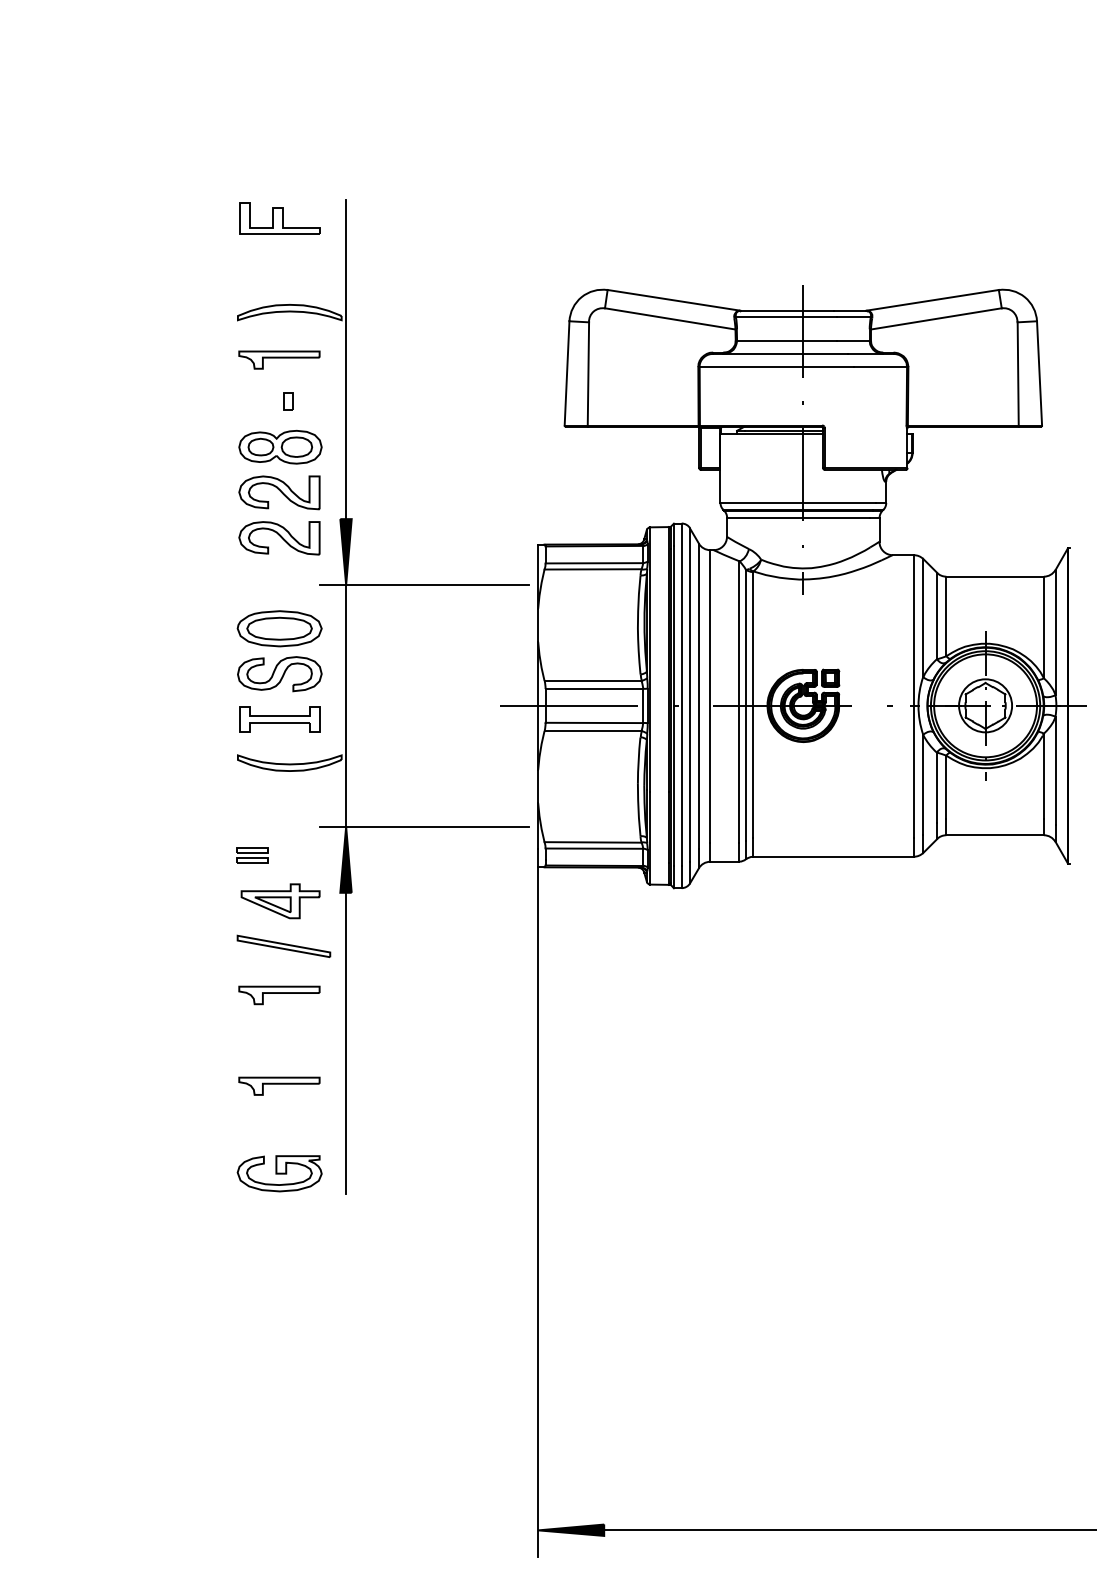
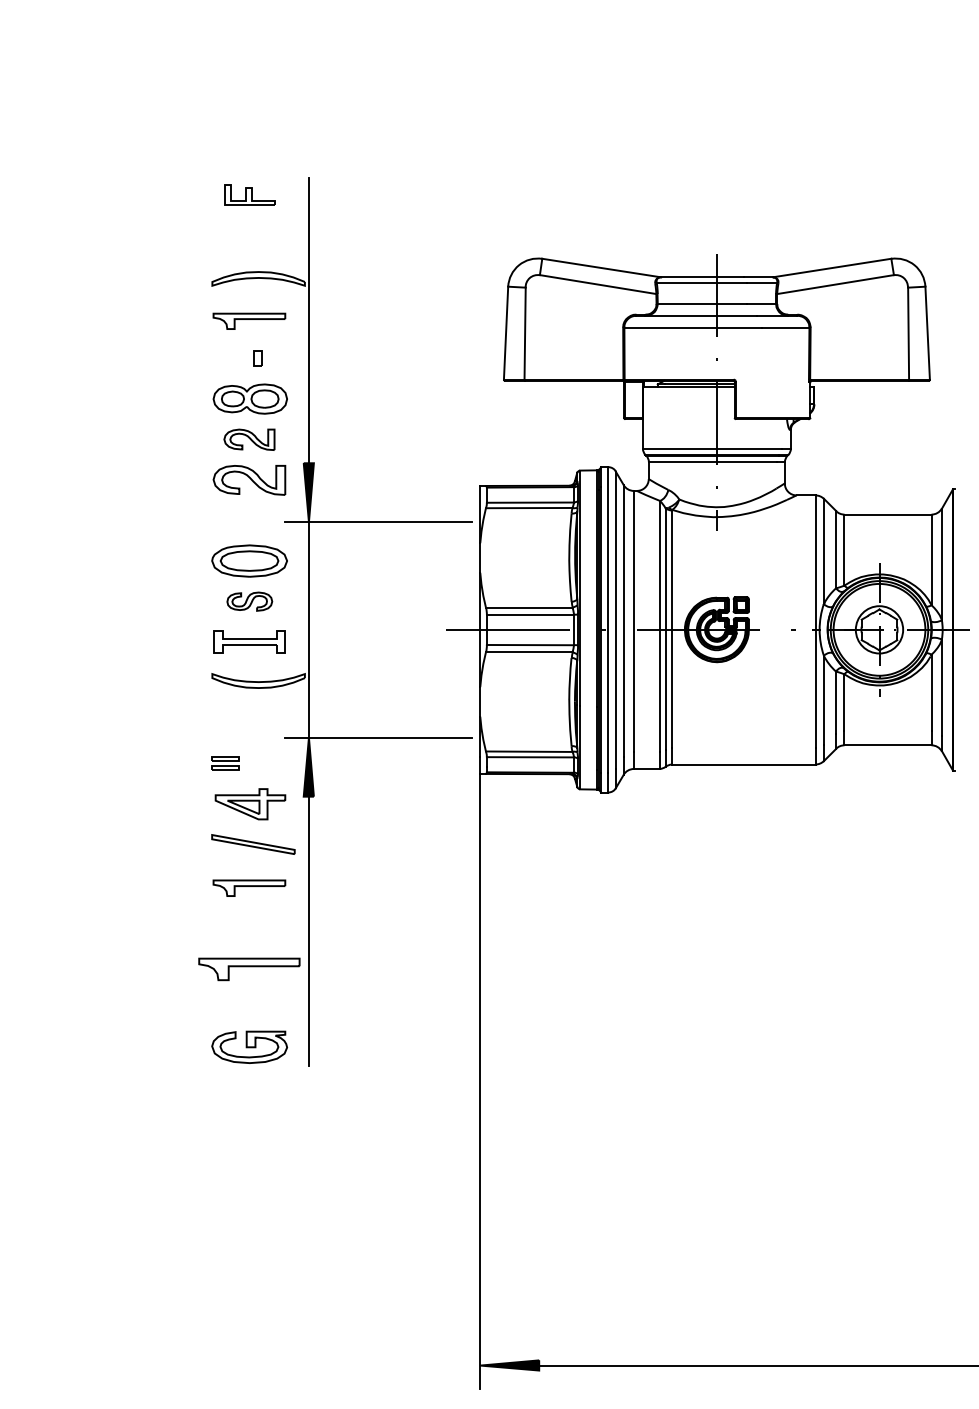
part: (279, 218) -> (249, 194), size x0.7
part: (279, 492) -> (249, 439), size x0.7
part: (279, 674) -> (249, 601), size x0.6
part: (279, 1085) -> (249, 968), size x1.4

